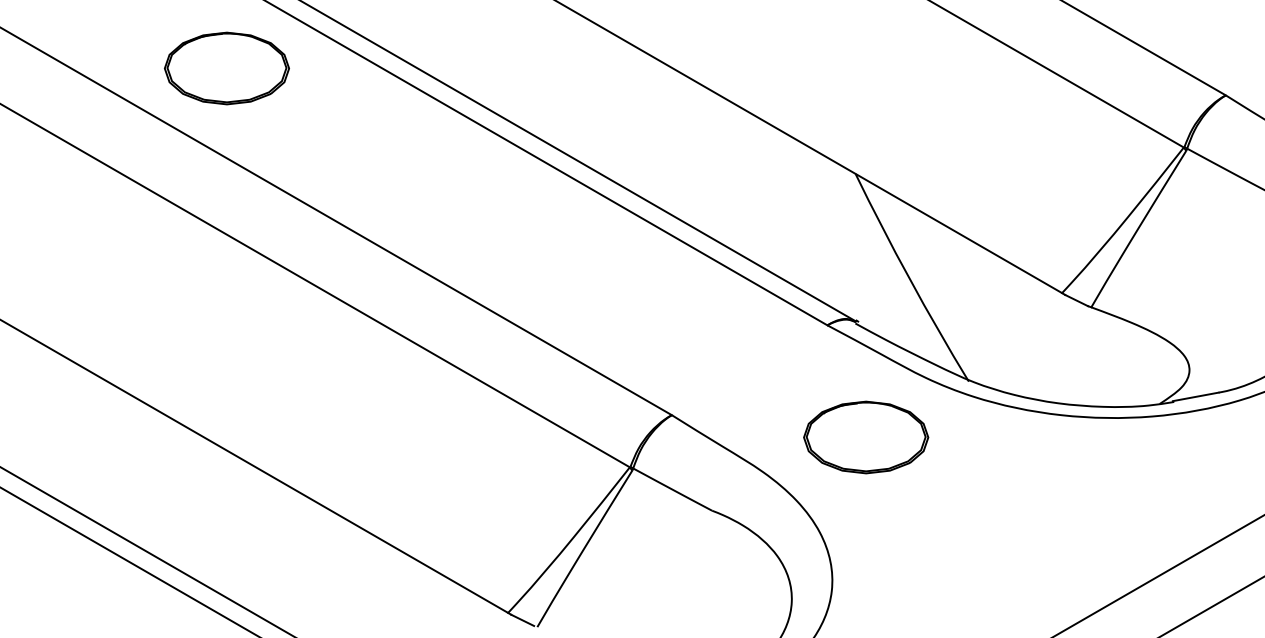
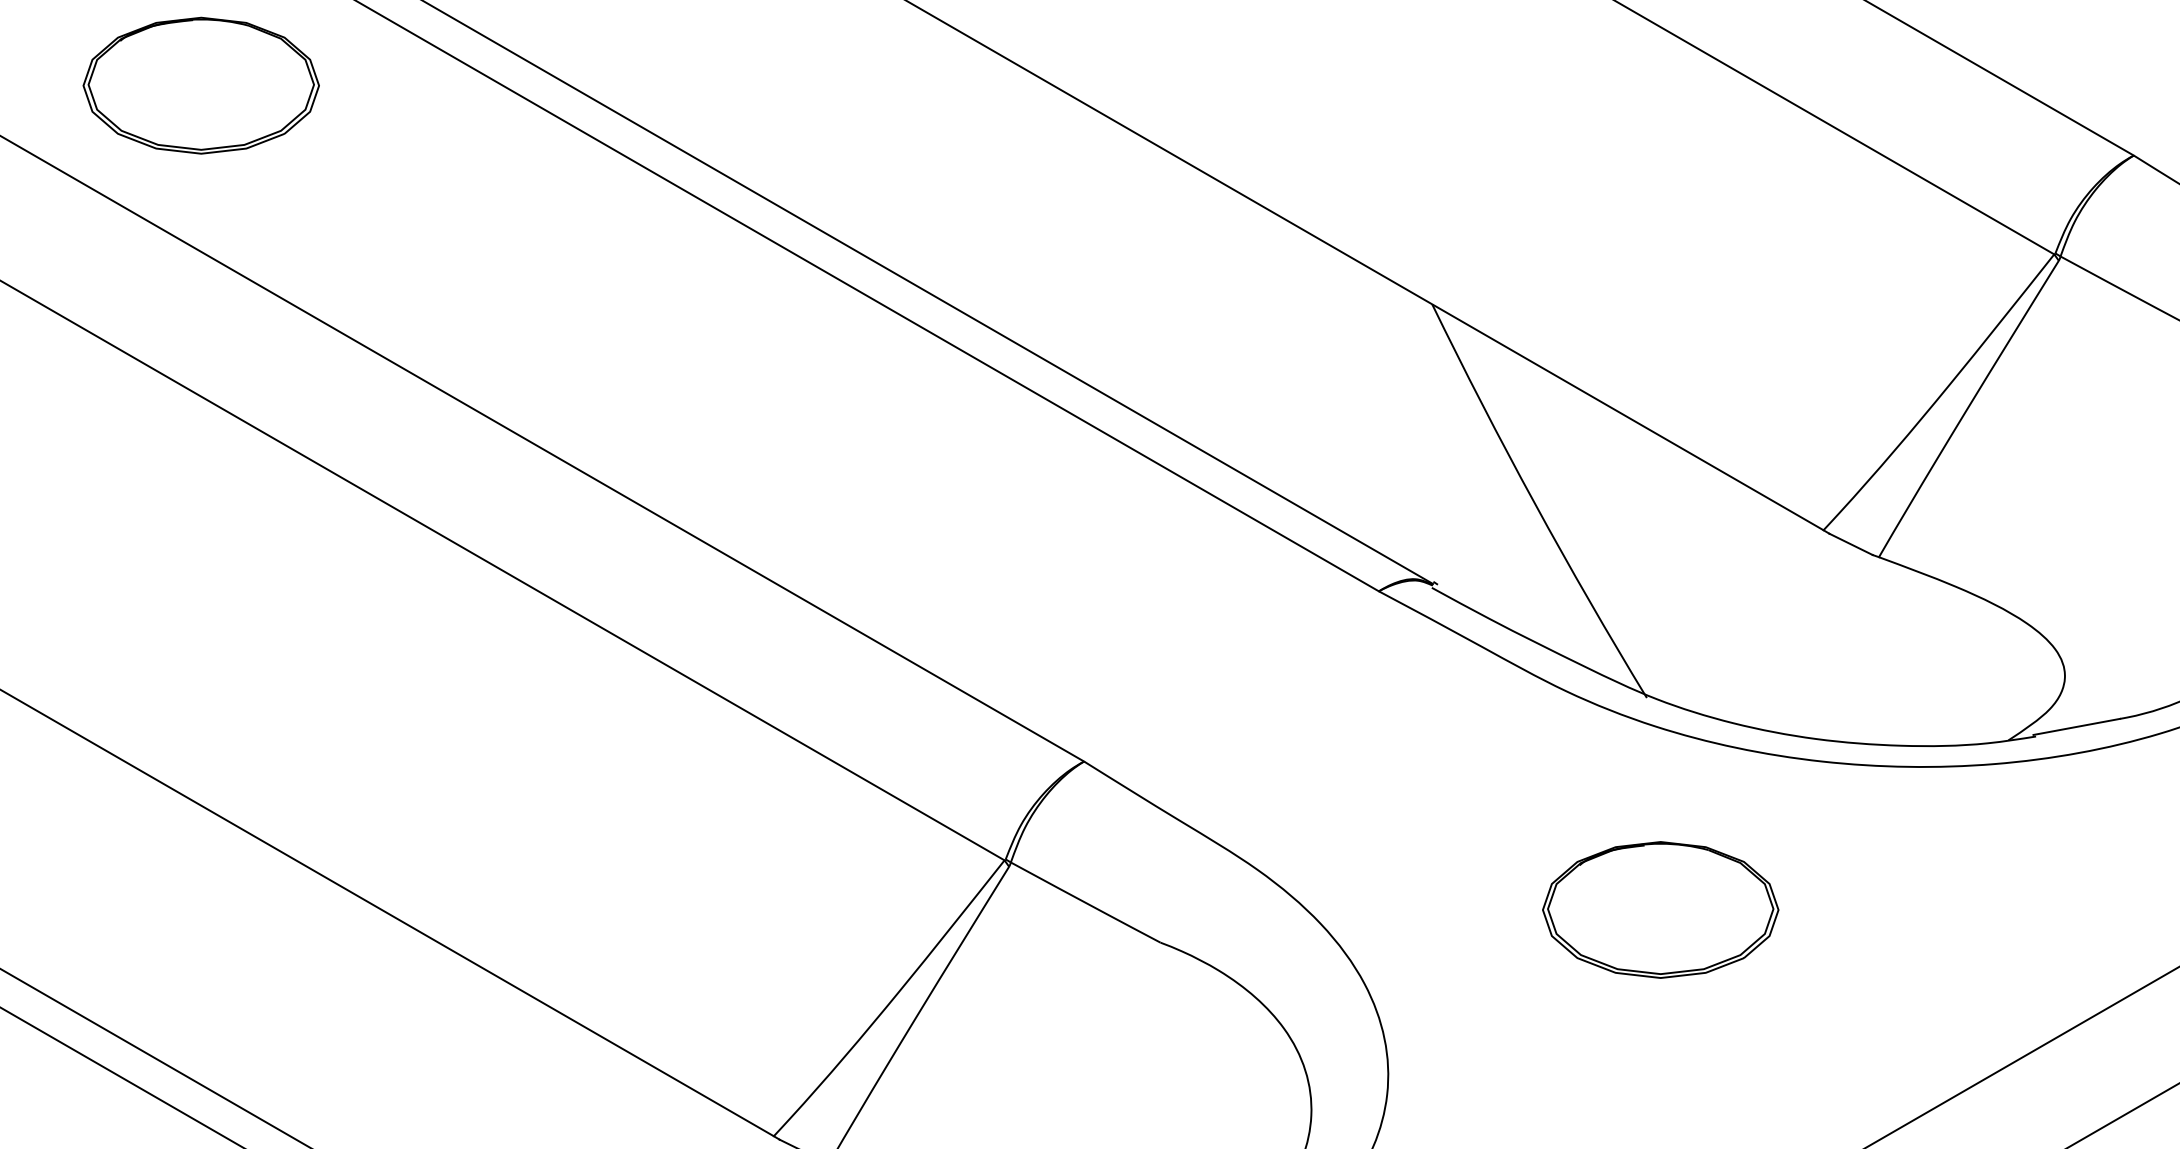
part: (226, 68) -> (200, 85), moved
part: (866, 437) -> (1661, 909), moved

